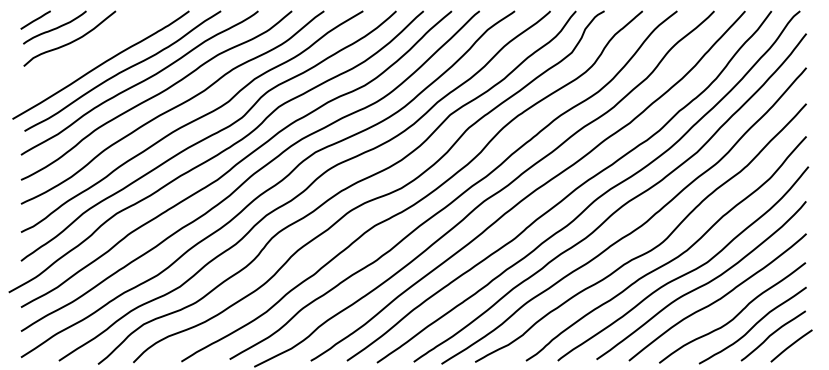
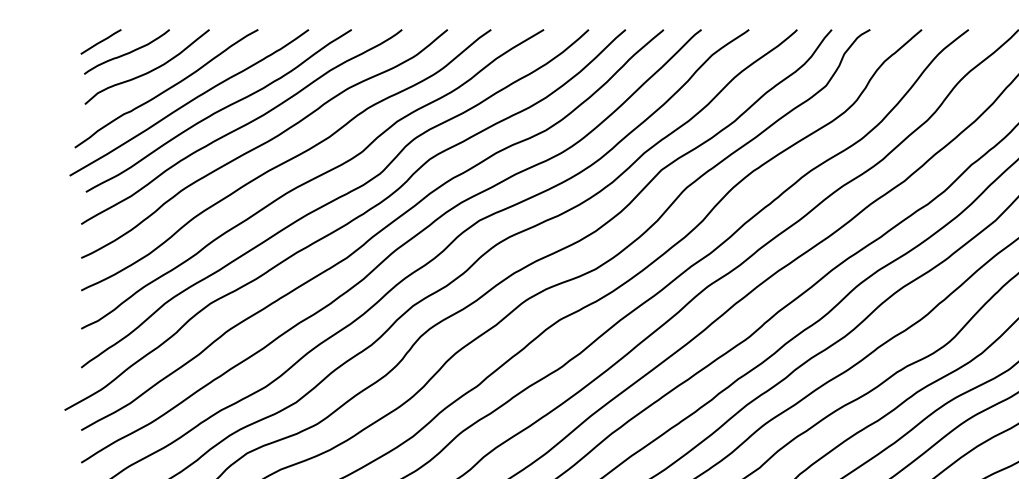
curve: (84, 54) -> (167, 88), added

